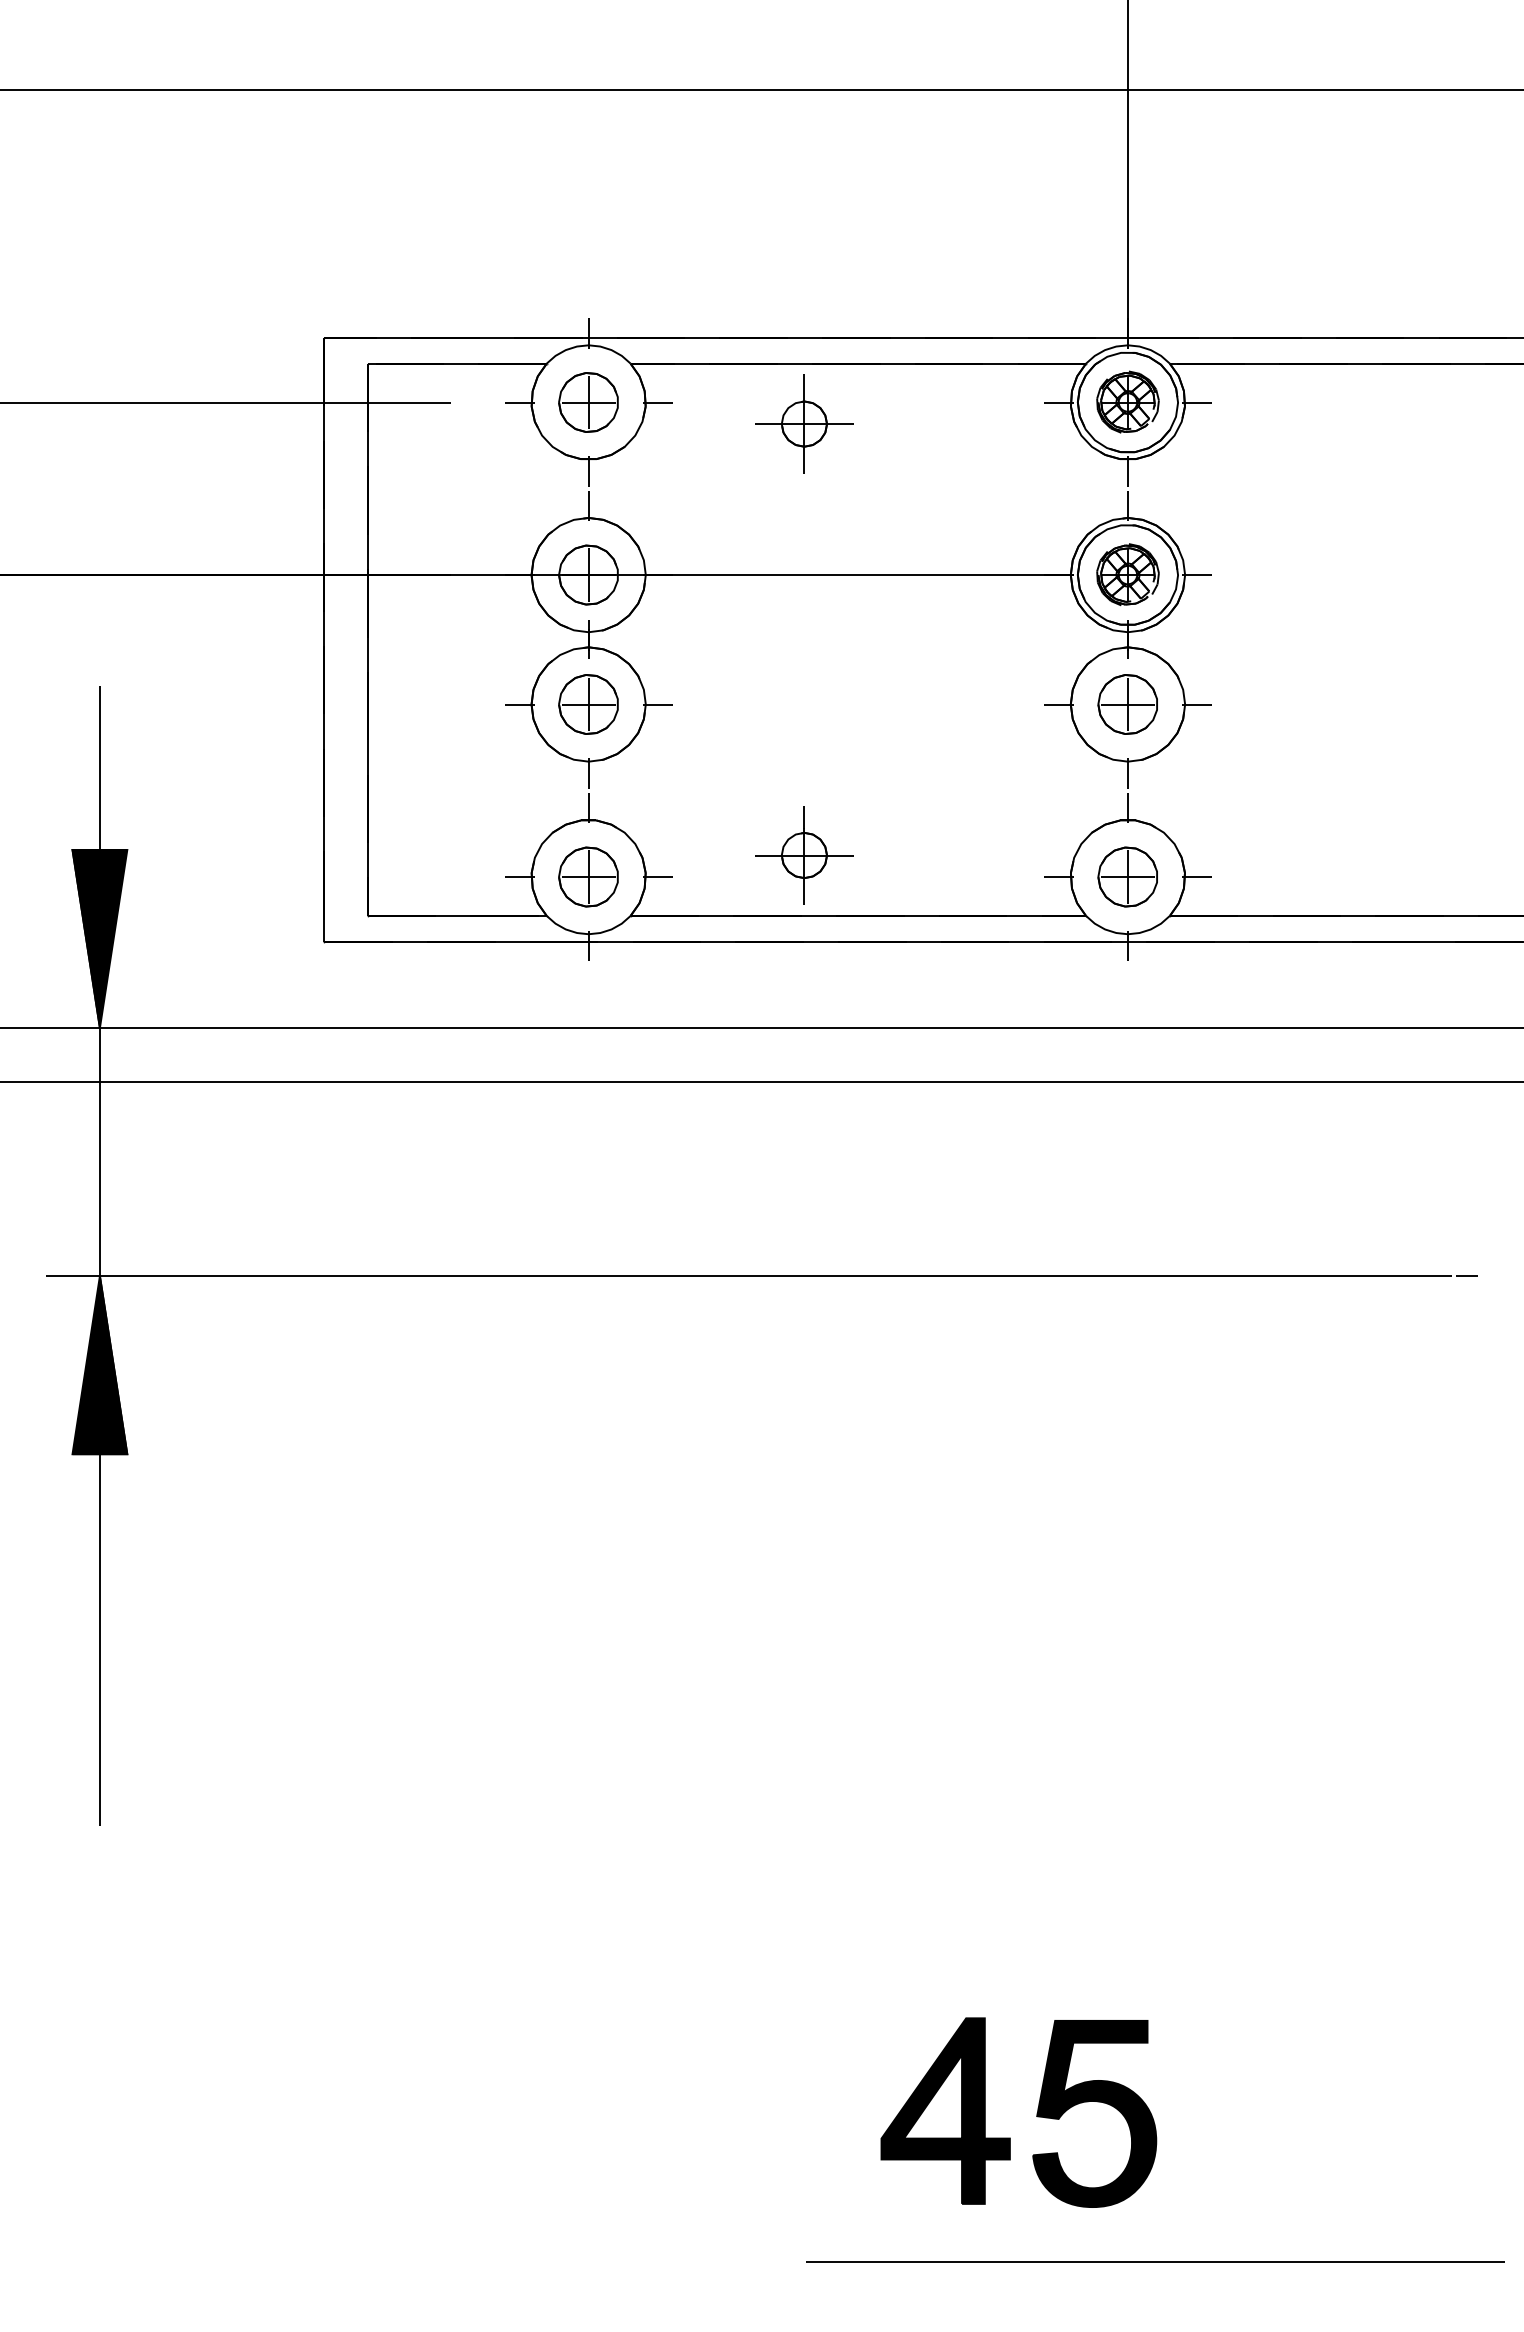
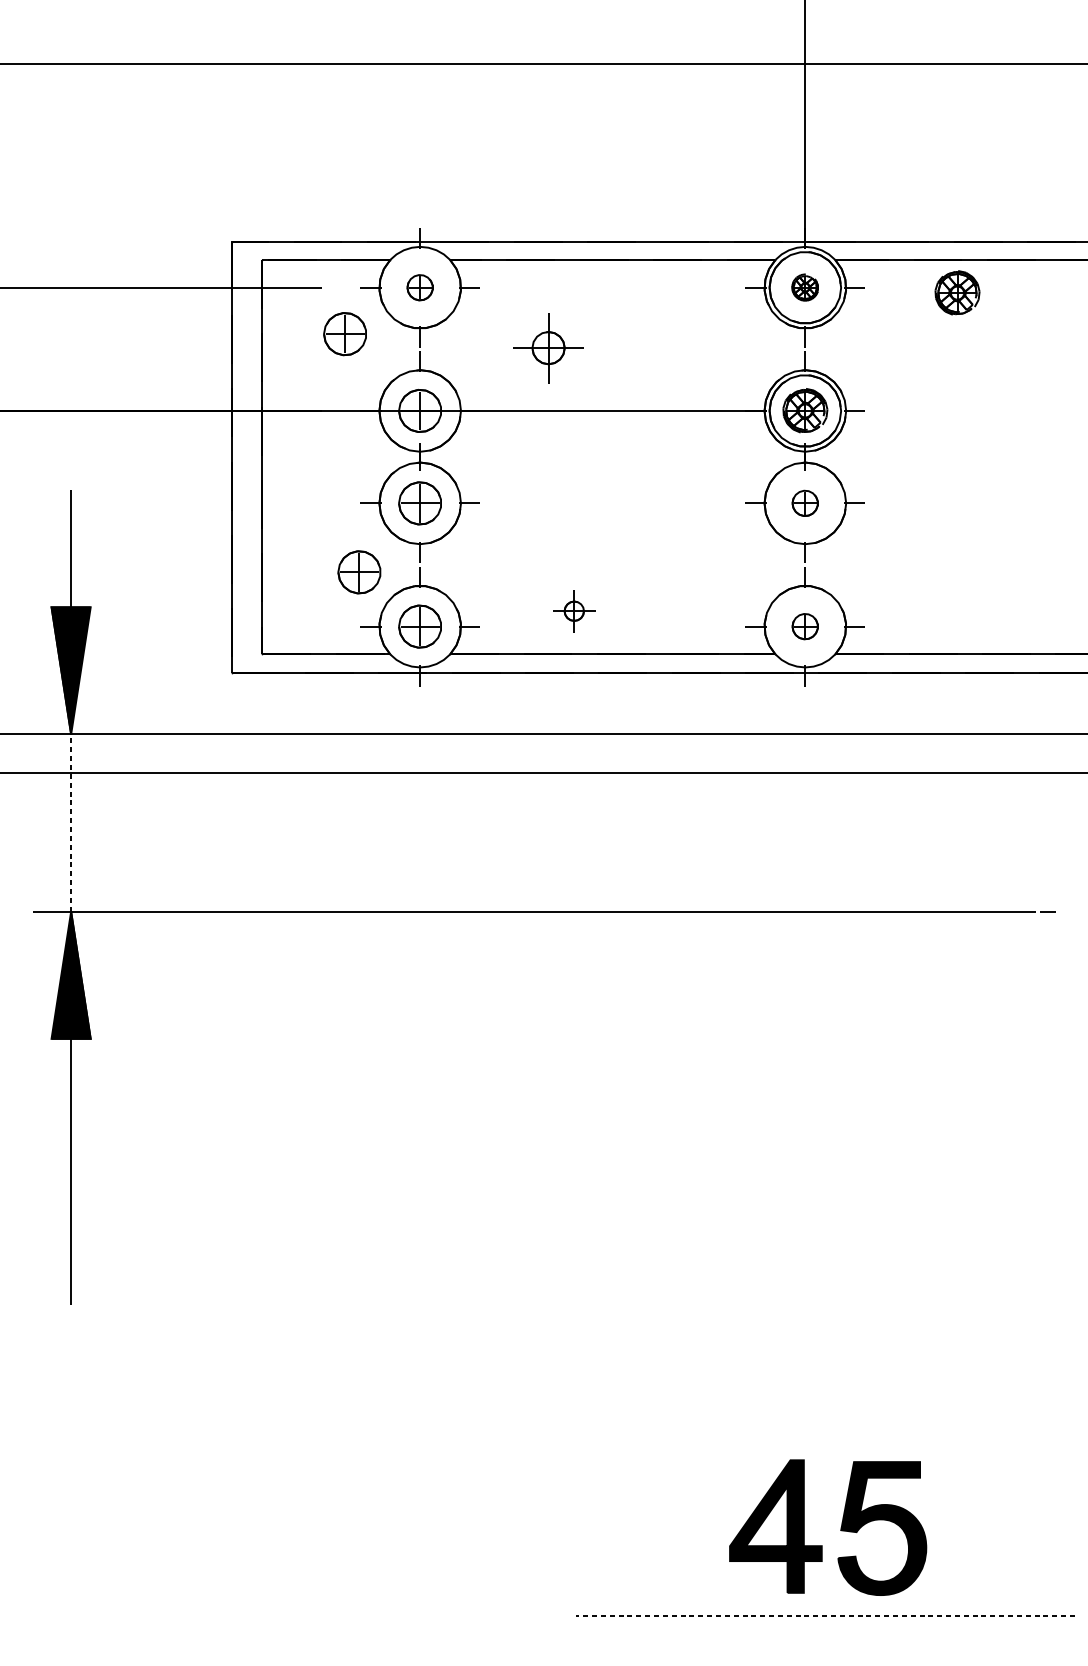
part: (1127, 401) -> (805, 286), size x0.6
part: (588, 402) -> (420, 287), size x0.6
part: (1340, 409) -> (957, 292), added
part: (804, 423) -> (548, 347), moved
part: (483, 467) -> (345, 334), added
part: (1127, 704) -> (805, 503), size x0.6
part: (503, 800) -> (359, 571), added
part: (804, 855) -> (574, 611), size x0.6
part: (1127, 876) -> (805, 626), size x0.6
line: (99, 1151) -> (70, 822), solid -> dashed
part: (1036, 2113) -> (840, 1528), moved
line: (1155, 2262) -> (825, 1616), solid -> dashed

